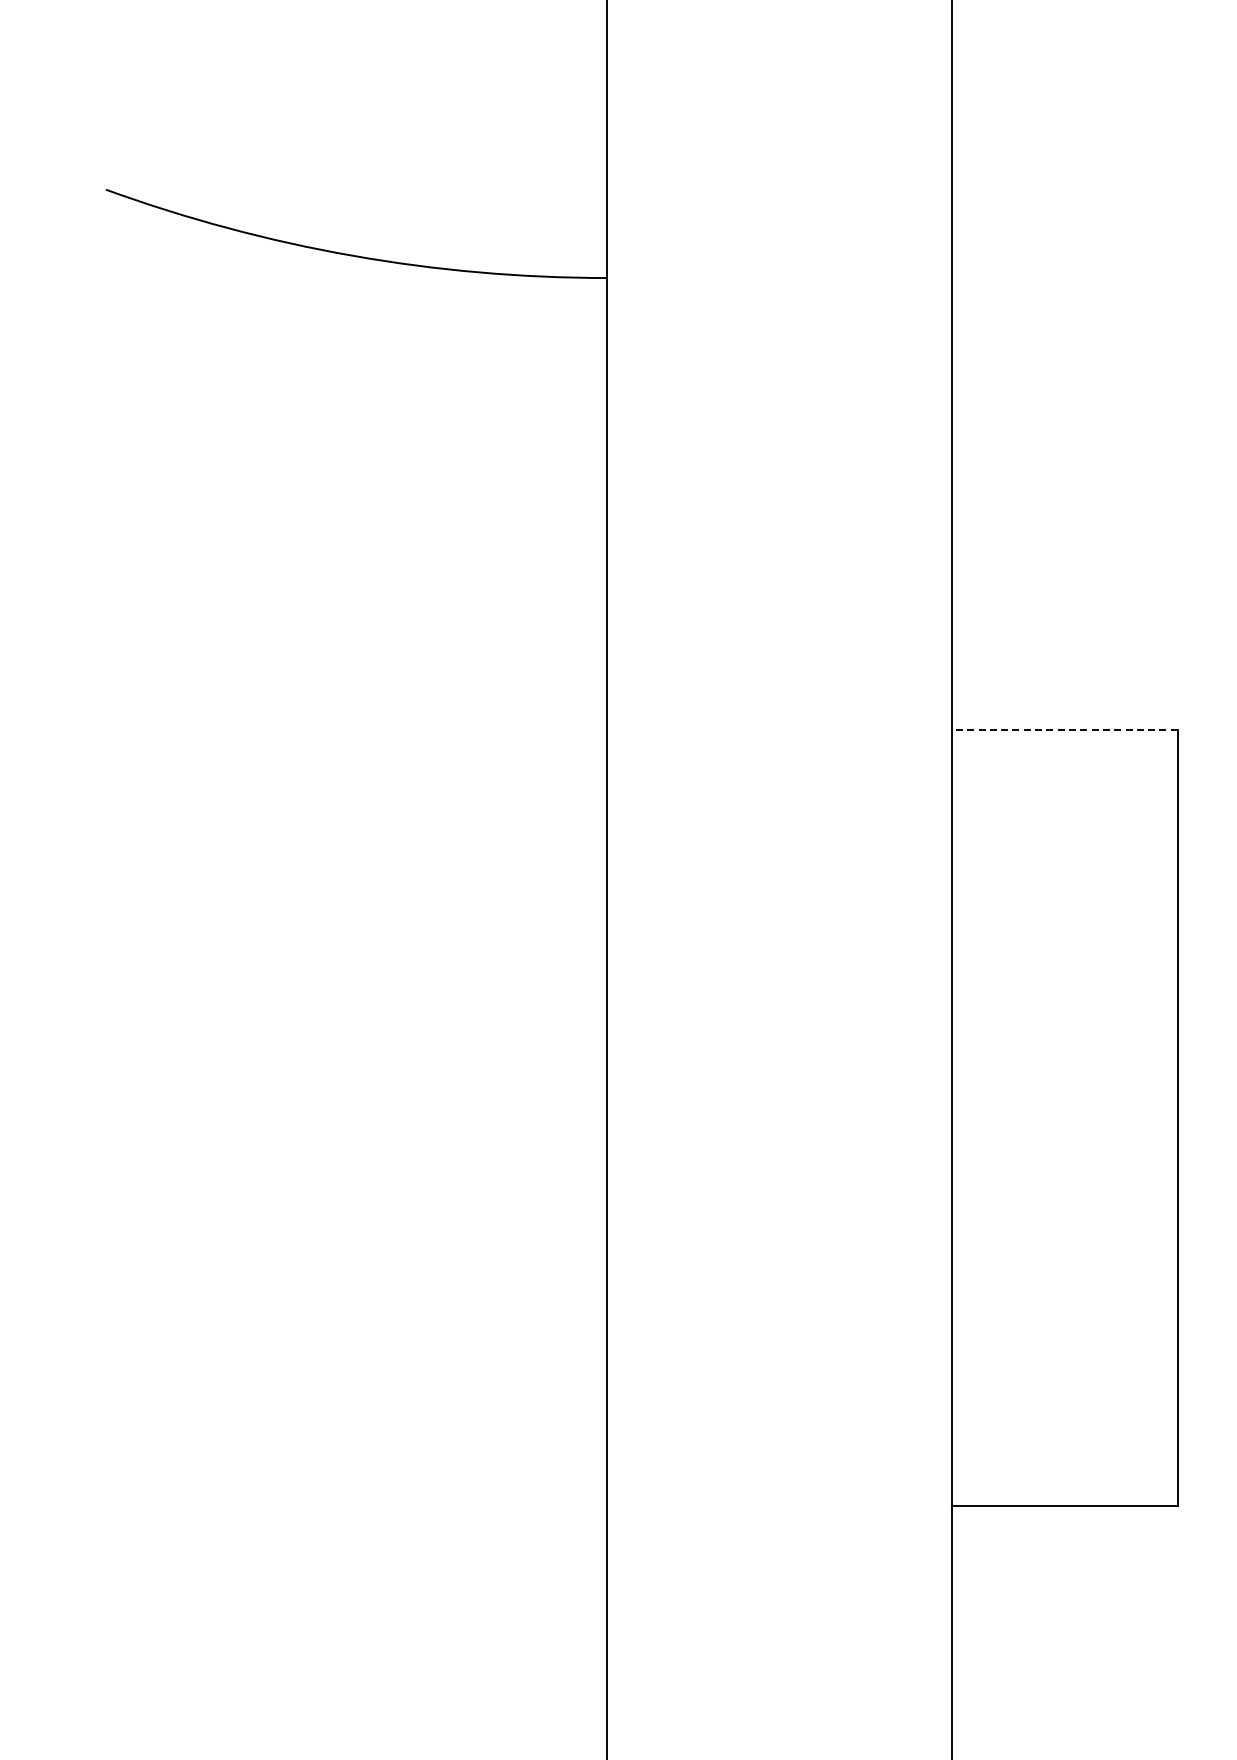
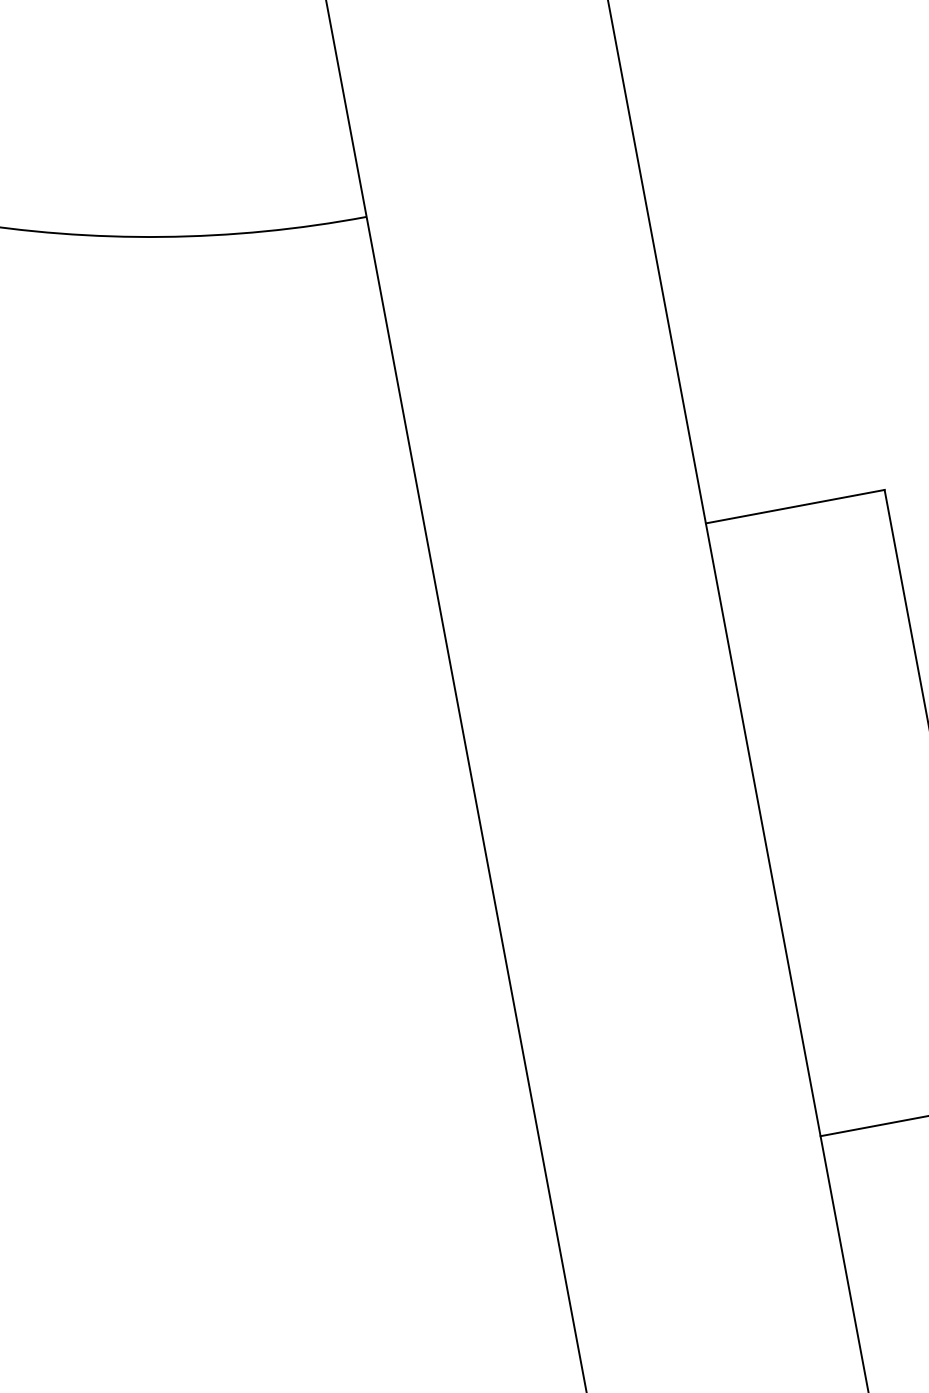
line: (1064, 730) -> (795, 506), dashed -> solid

